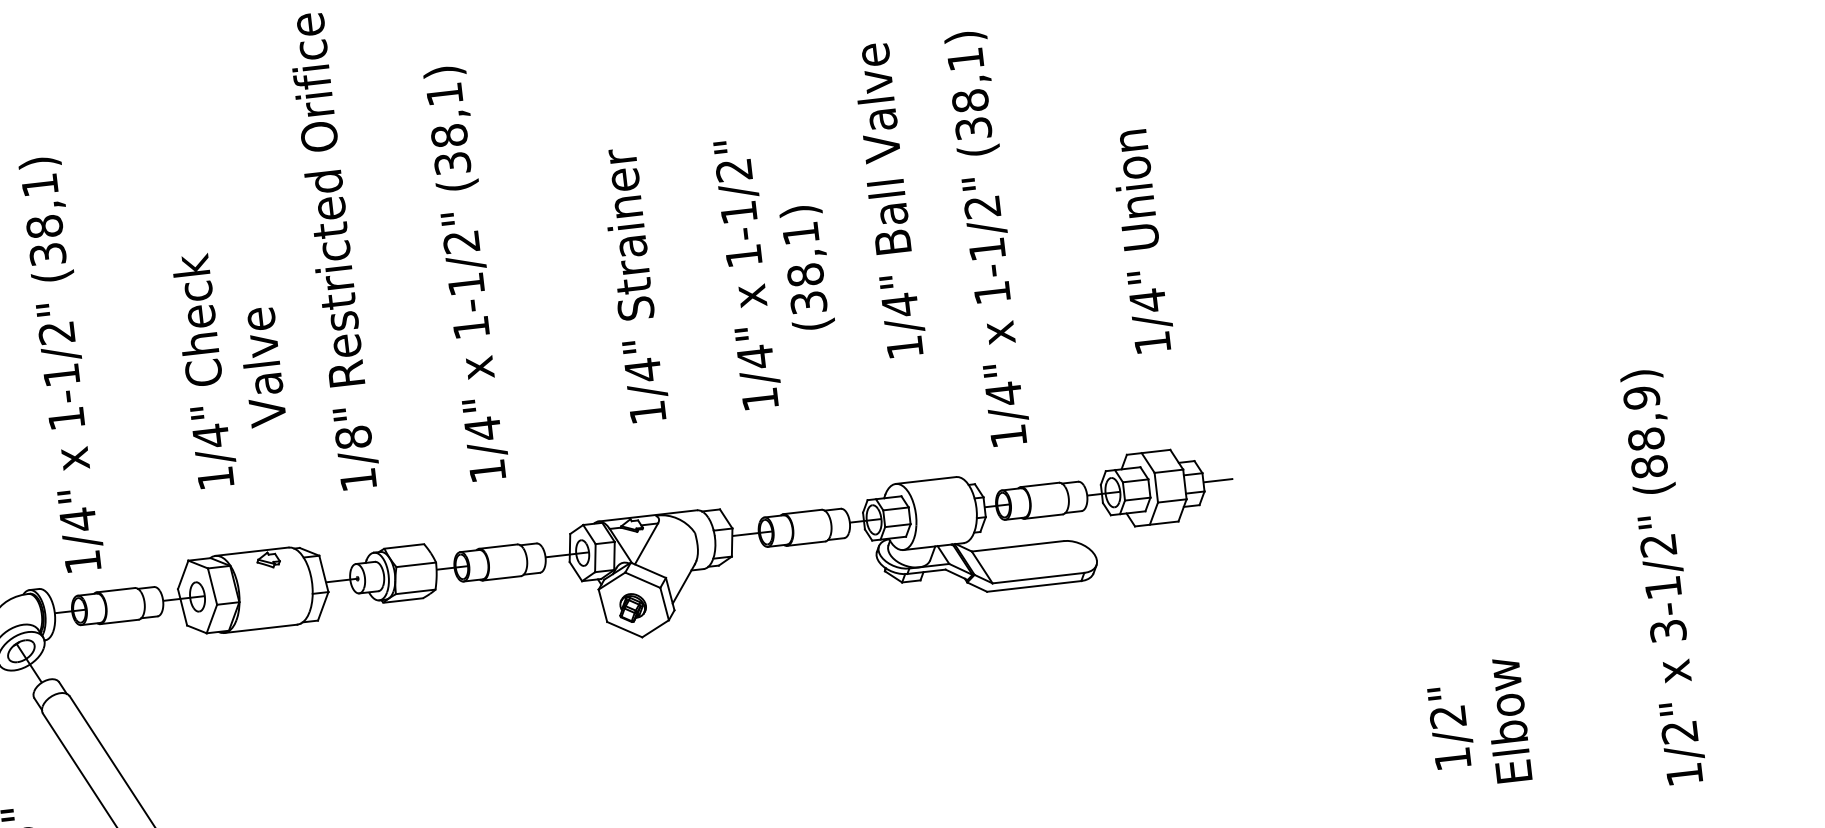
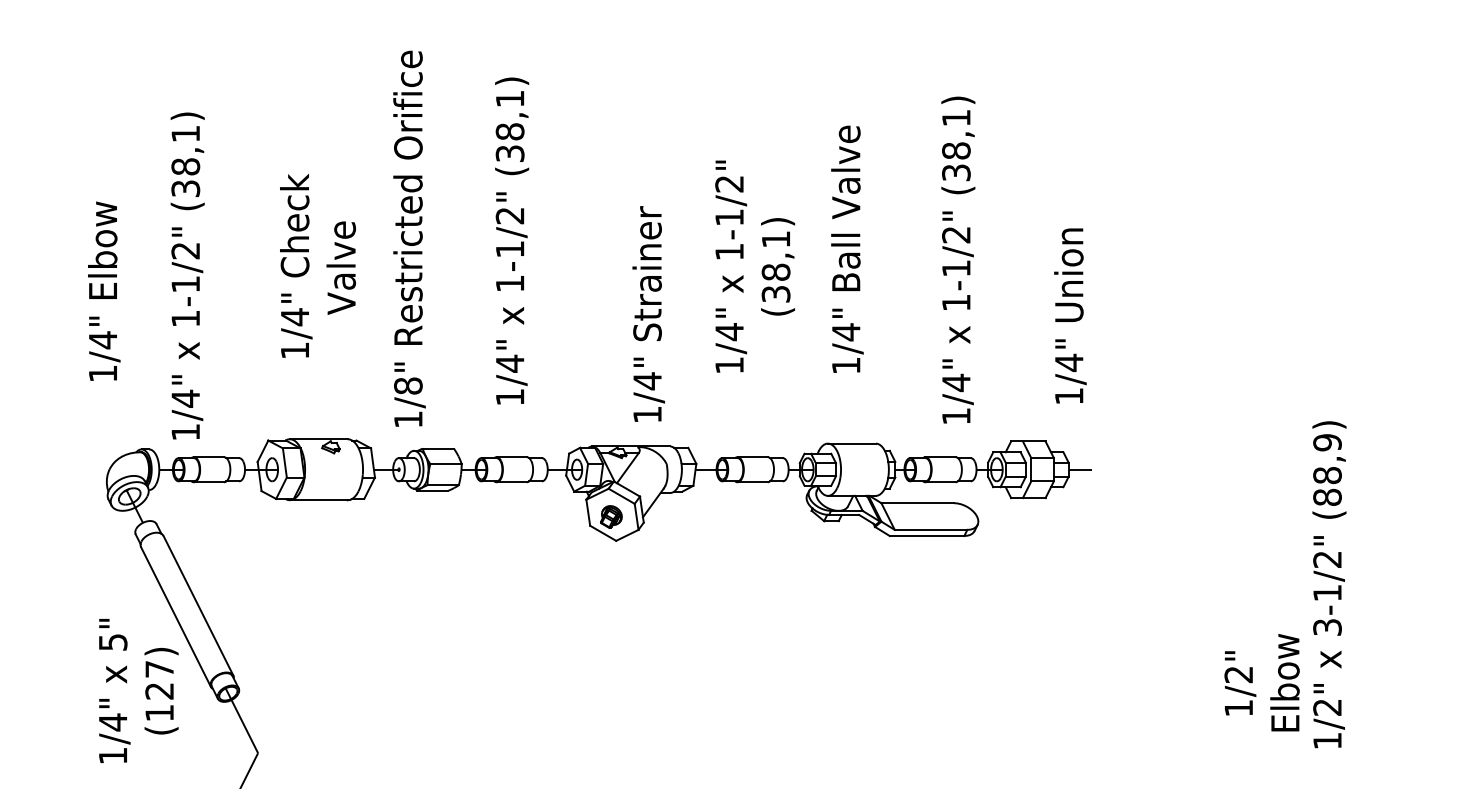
text: (889, 199) -> (847, 248), moved
text: (988, 237) -> (958, 259), moved
text: (1142, 240) -> (1070, 315), moved
text: (333, 251) -> (409, 238), moved
text: (634, 284) -> (648, 313), moved
text: (231, 367) -> (317, 265), moved
text: (1664, 576) -> (1329, 584), moved

